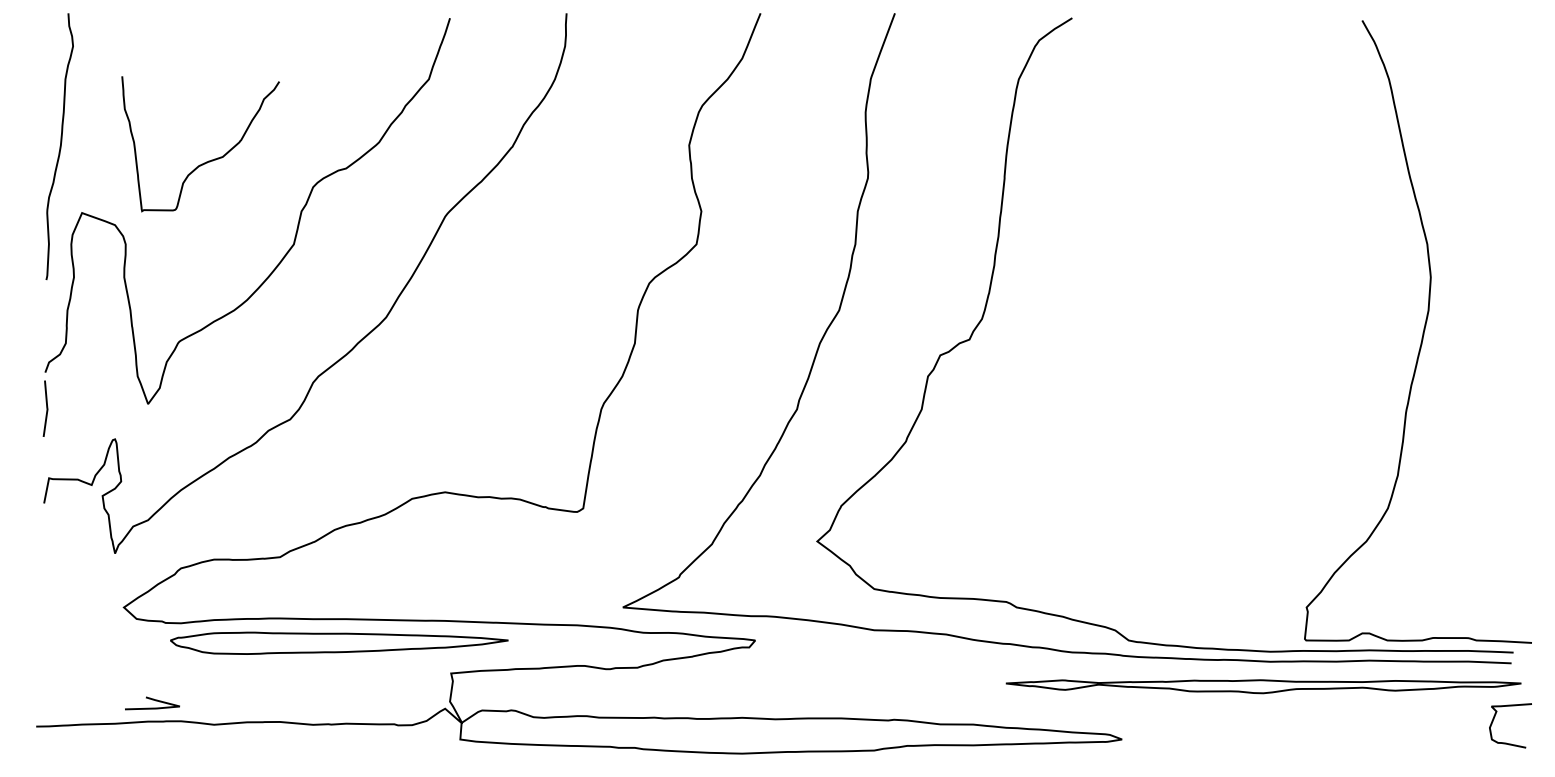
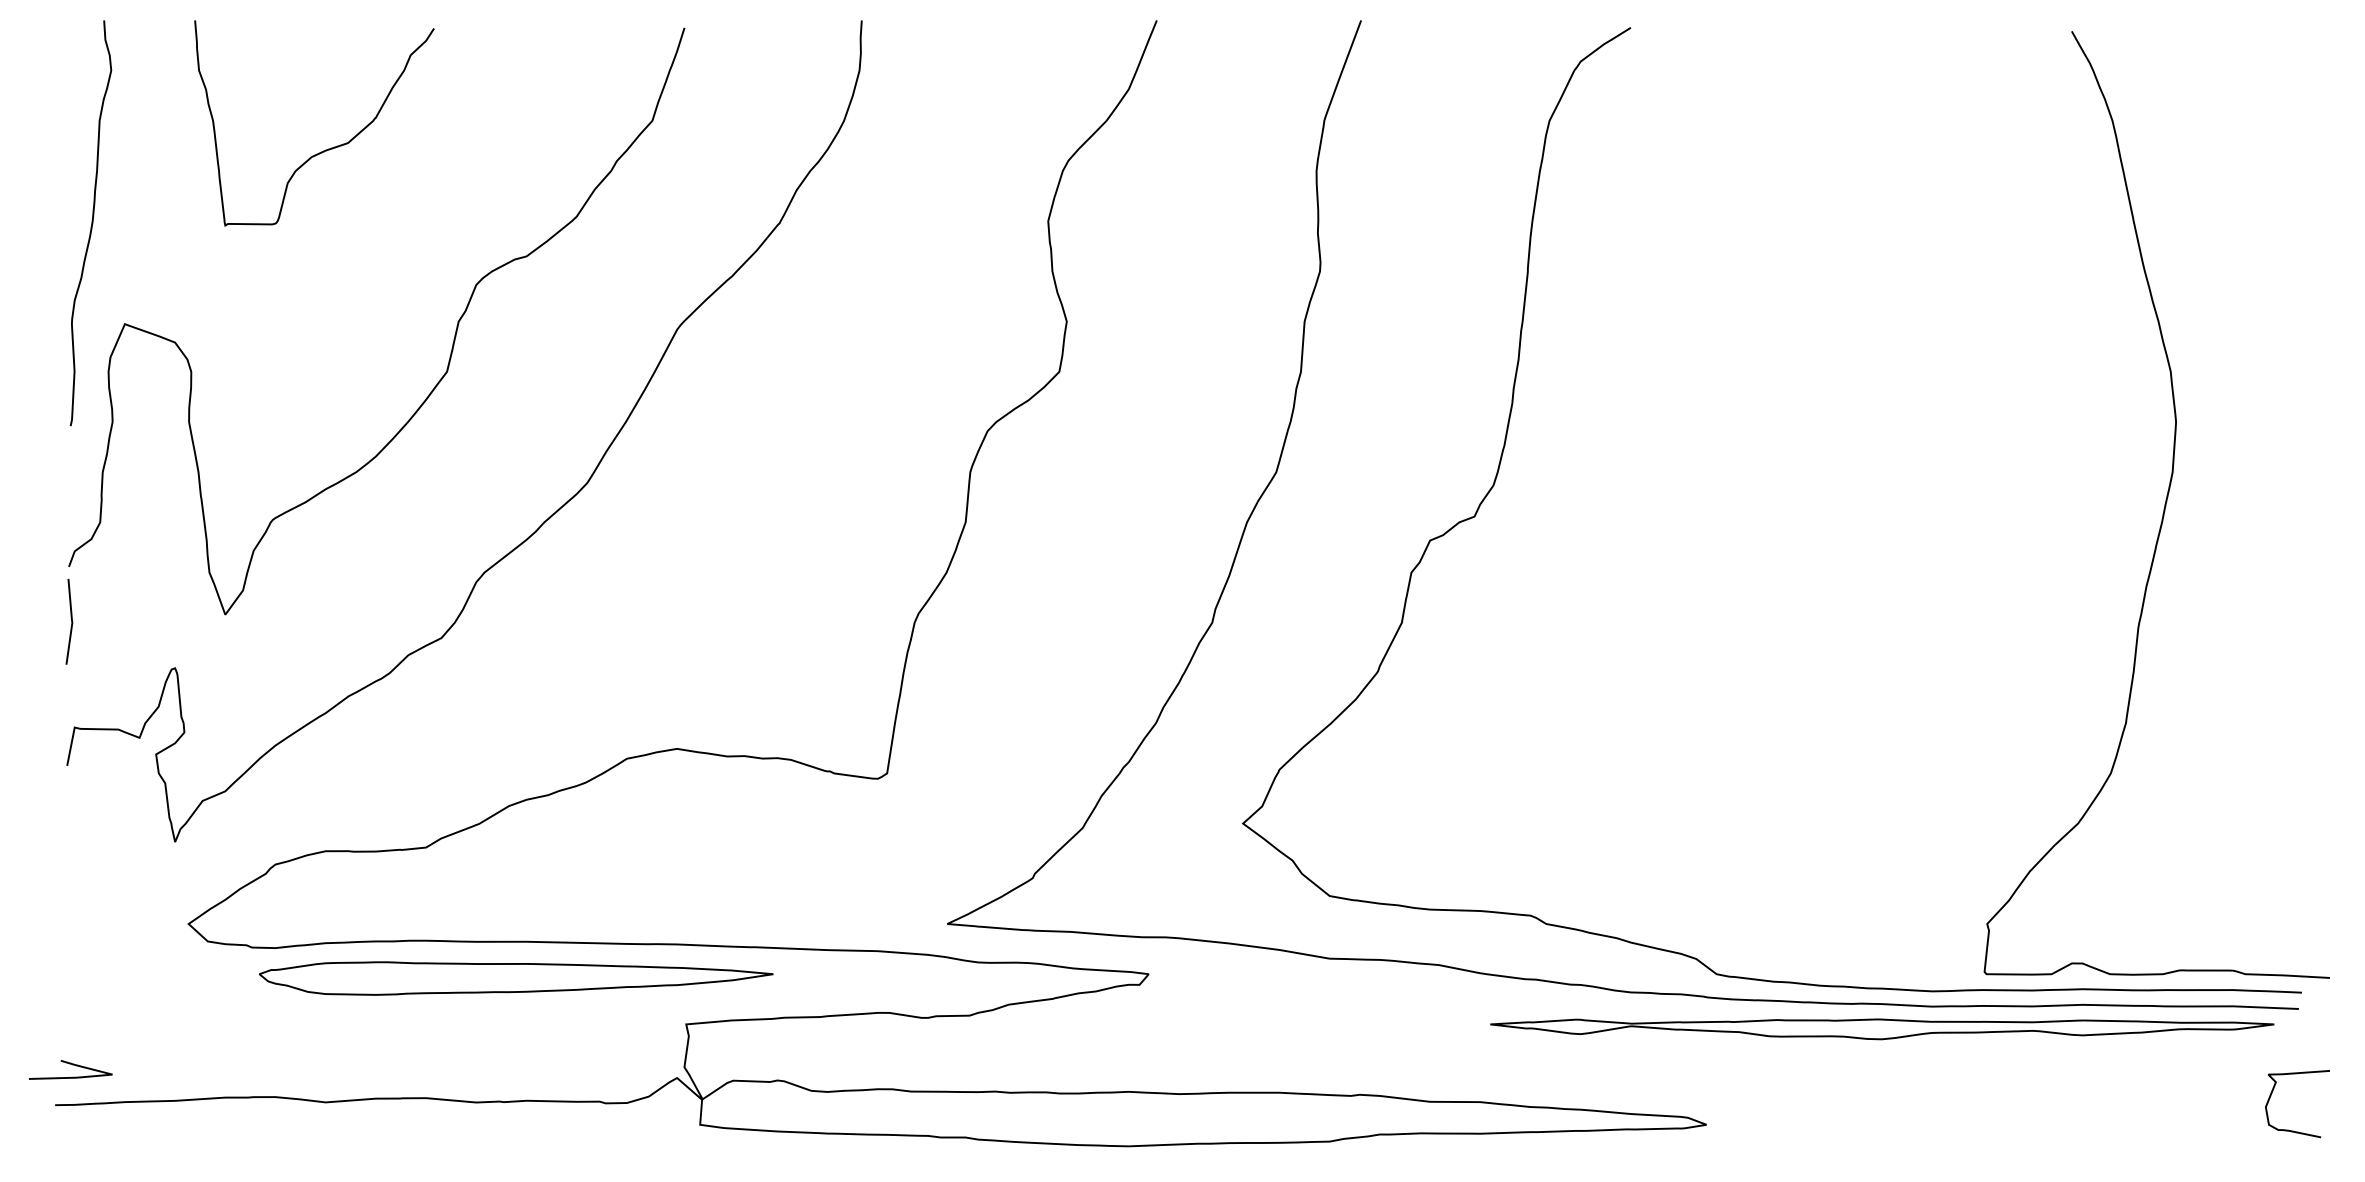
curve: (208, 160) -> (326, 148), moved
part: (1263, 686) -> (1882, 1028), moved
curve: (152, 700) -> (70, 1065), moved

